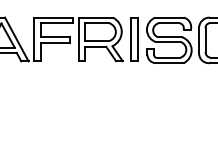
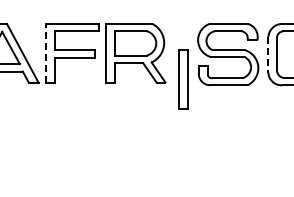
line: (33, 38) -> (45, 52), solid -> dashed
part: (134, 39) -> (183, 79), moved
line: (199, 40) -> (268, 54), solid -> dashed

